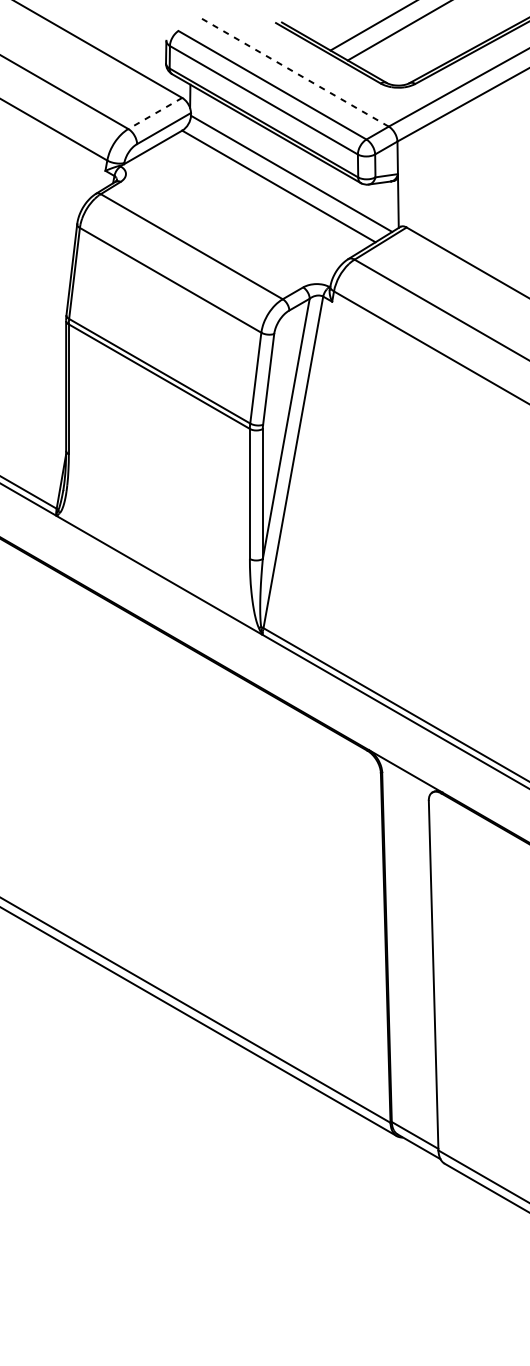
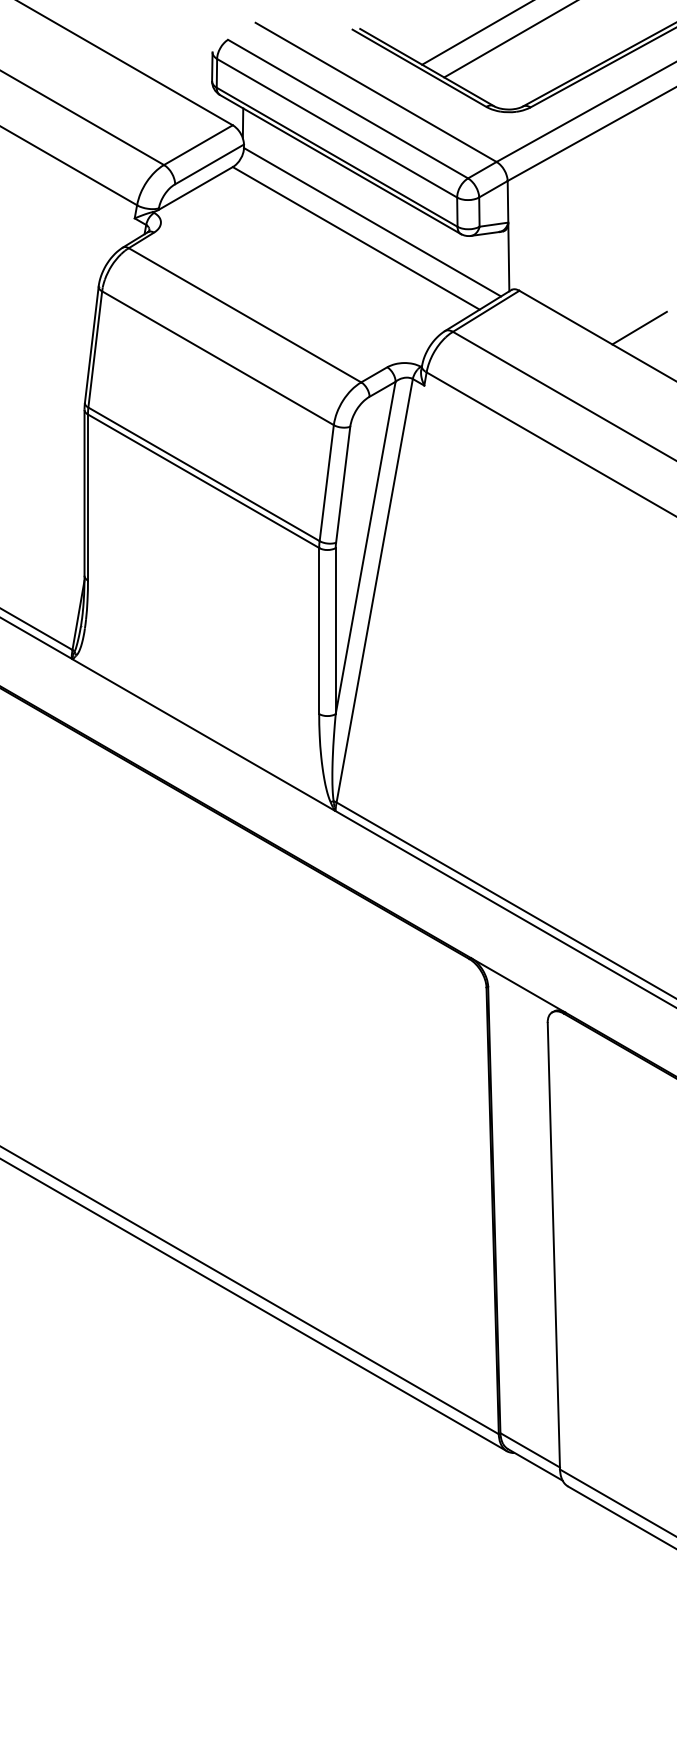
line: (293, 72) -> (375, 92), dashed -> solid
line: (155, 113) -> (198, 145), dashed -> solid
line: (500, 256) -> (639, 327), added

